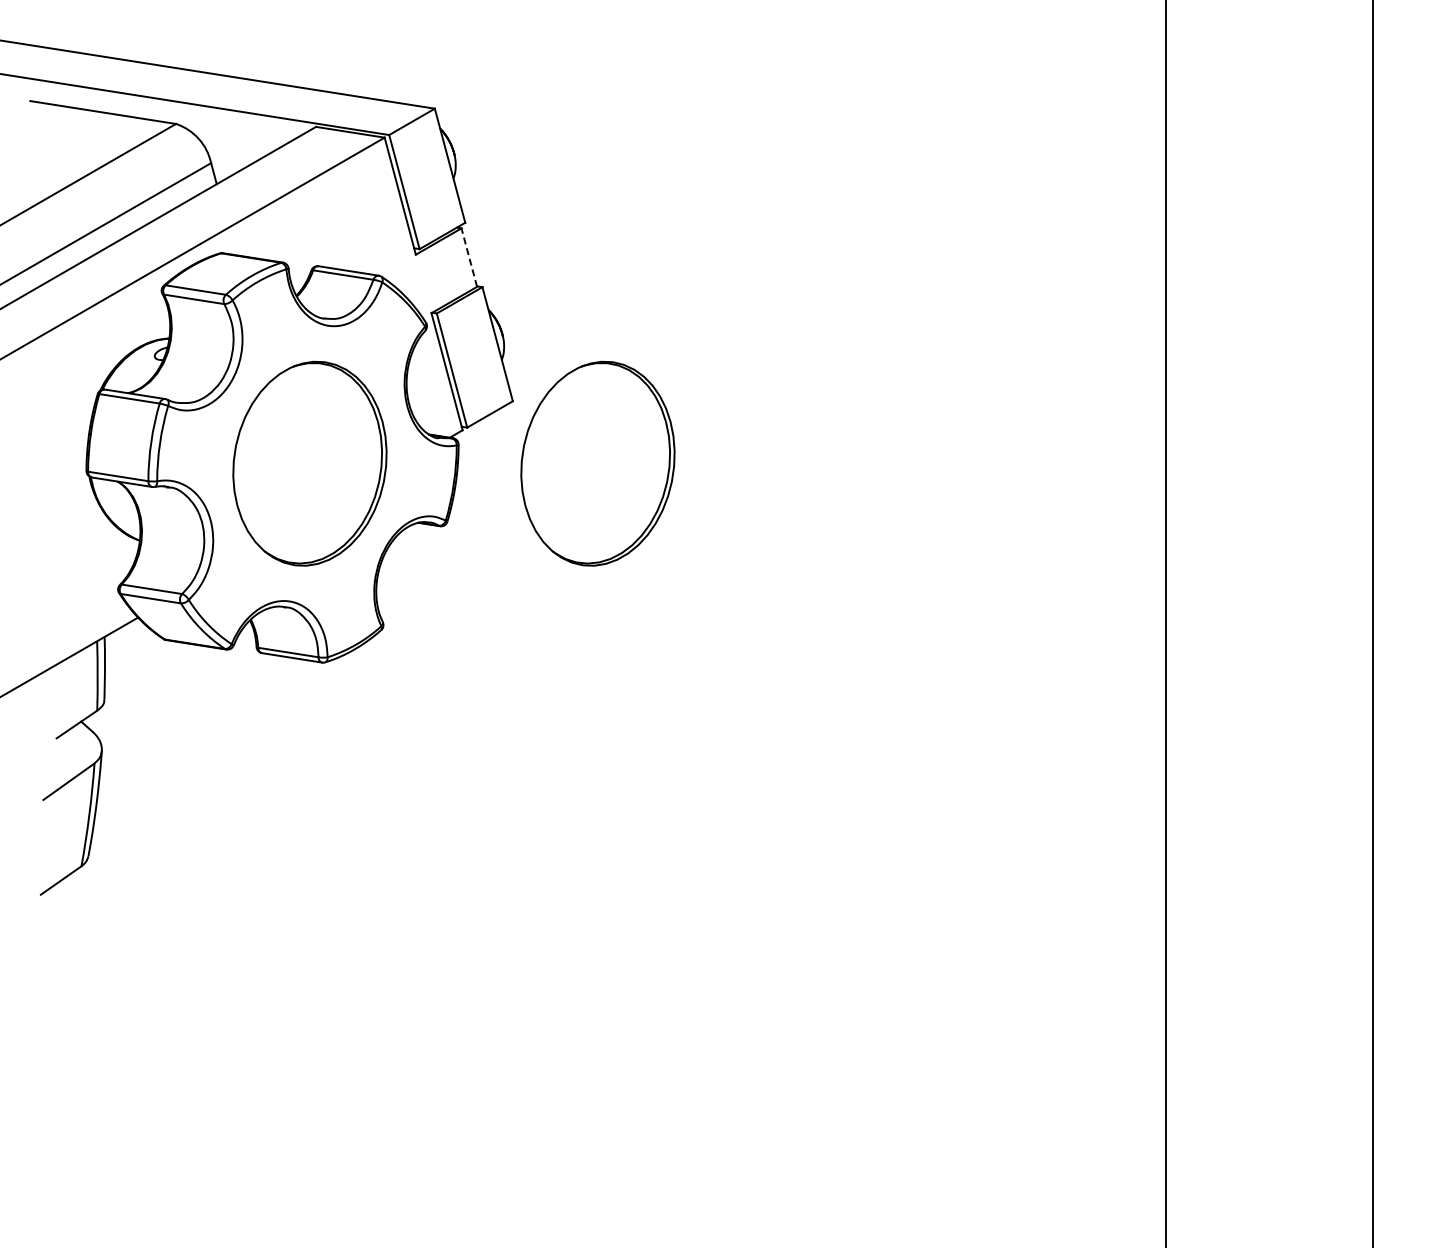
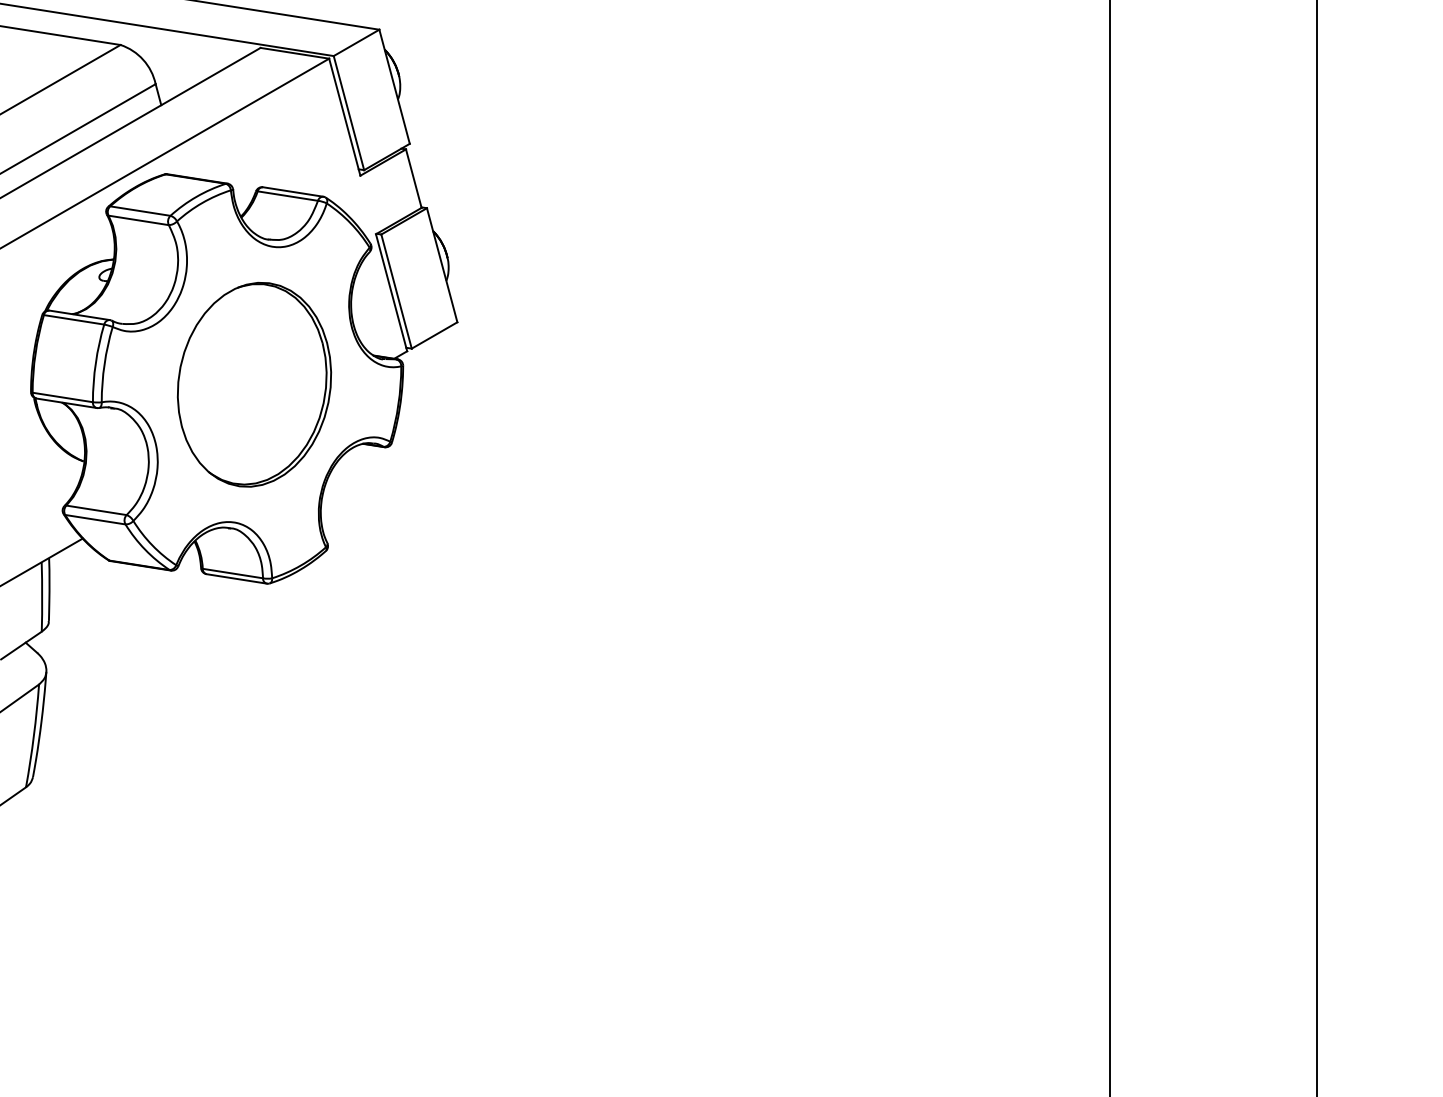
line: (469, 257) -> (414, 178), dashed -> solid
part: (597, 463) -> (542, 384), removed

